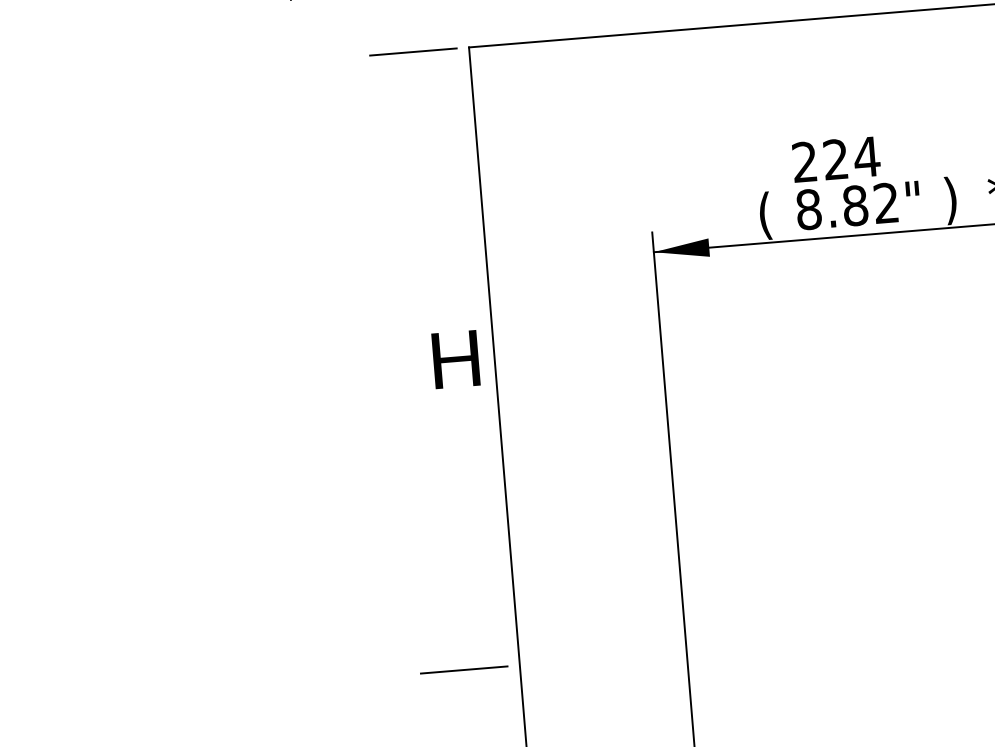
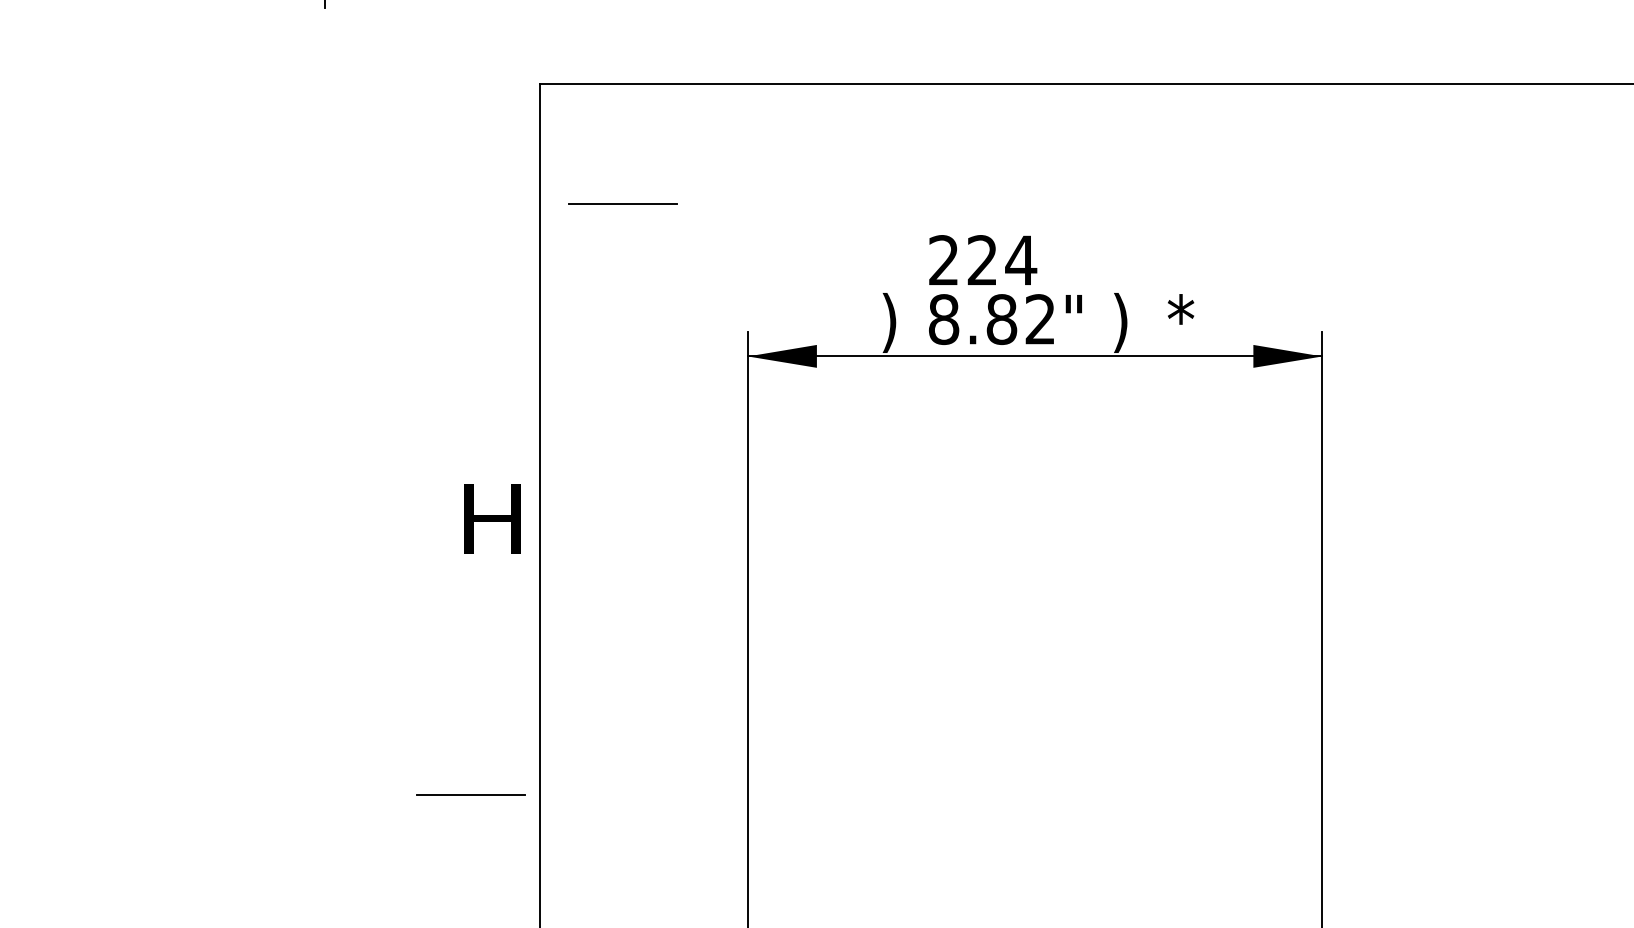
line: (412, 51) -> (622, 203), moved
text: (765, 215) -> (889, 322), ( -> )
text: (456, 359) -> (492, 518), moved
line: (463, 669) -> (470, 794), moved

